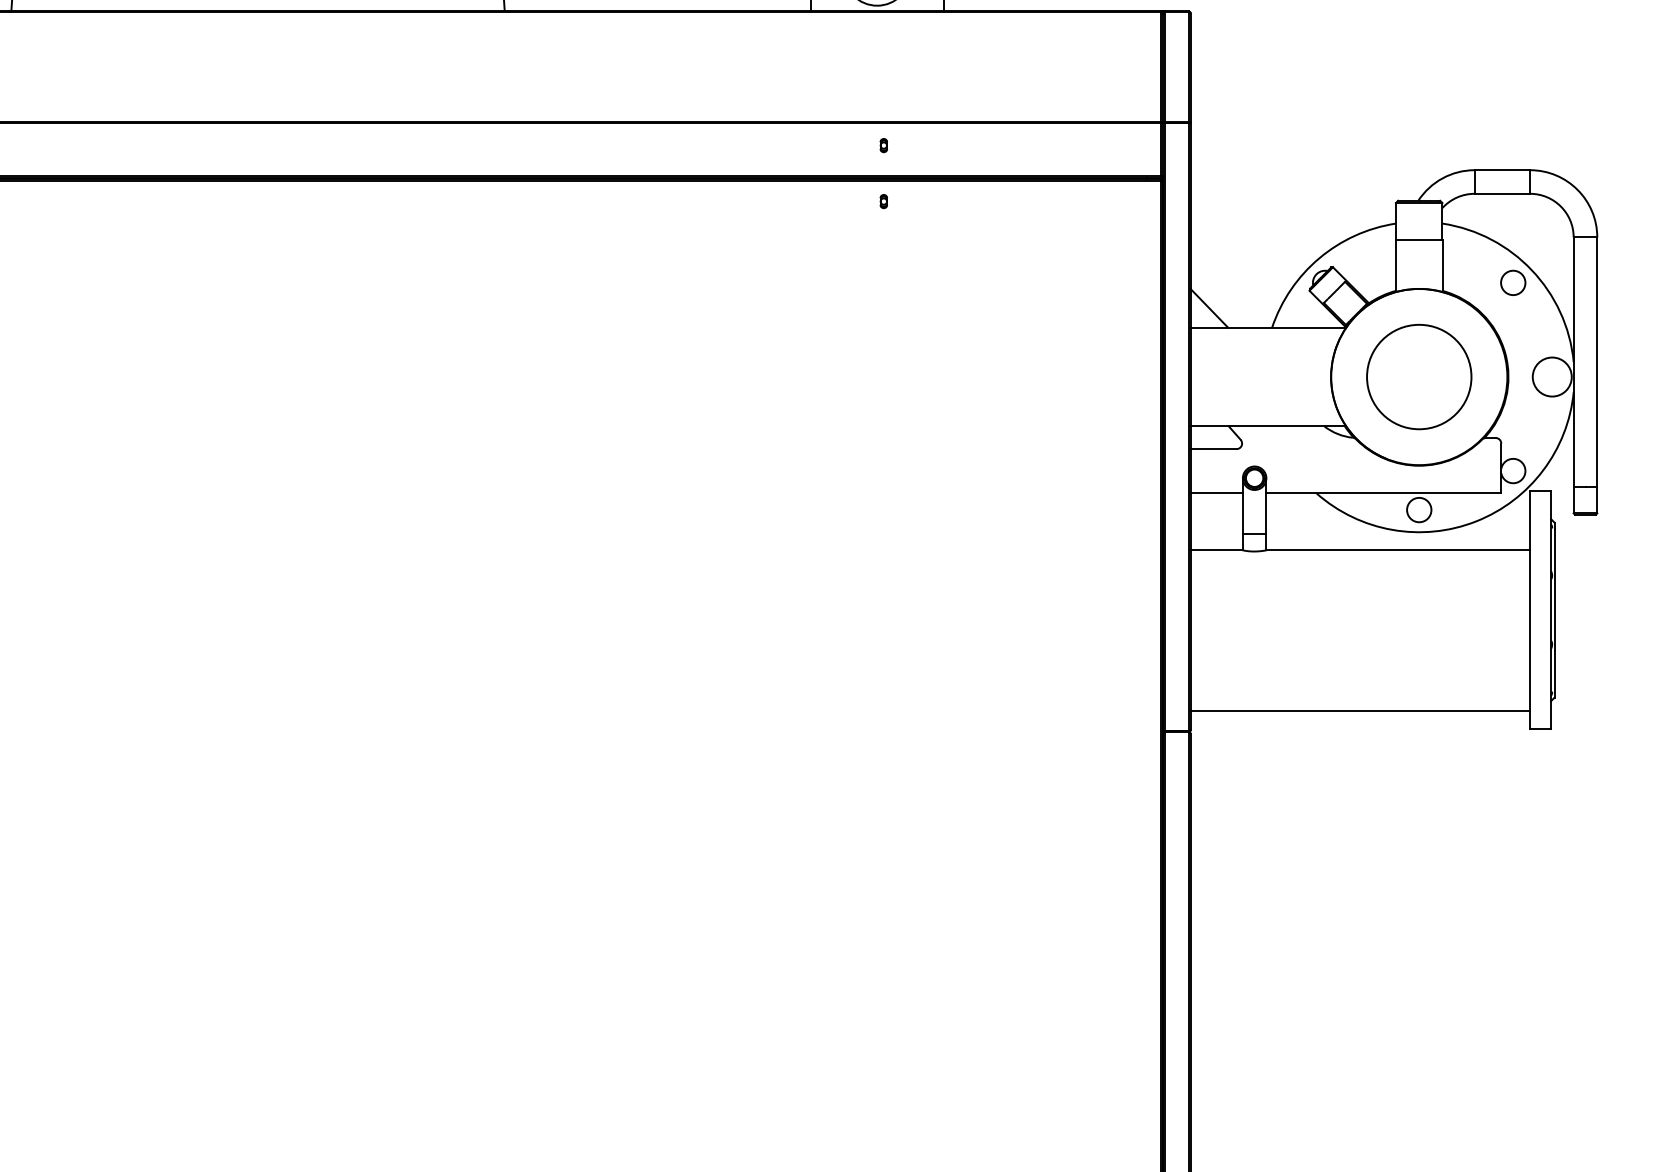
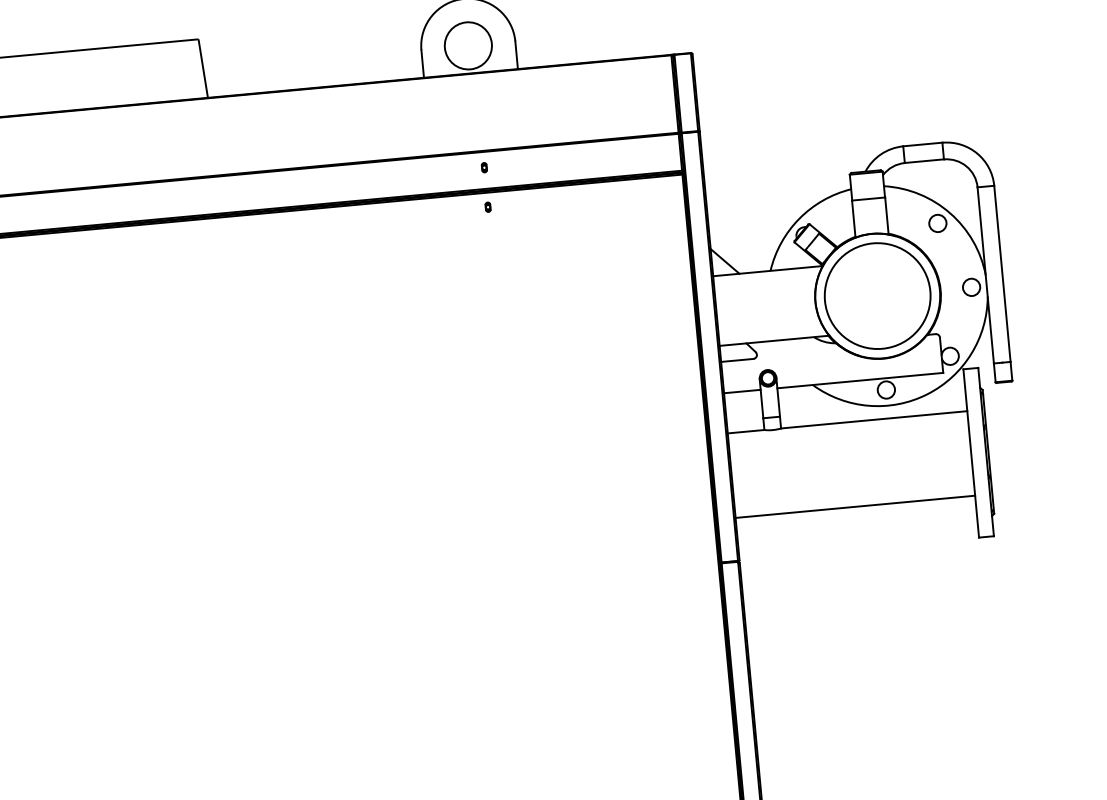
circle: (1418, 376) -> (877, 295), size x1.43
circle: (1552, 376) -> (971, 286), size x0.62
line: (1360, 711) -> (855, 507), moved

